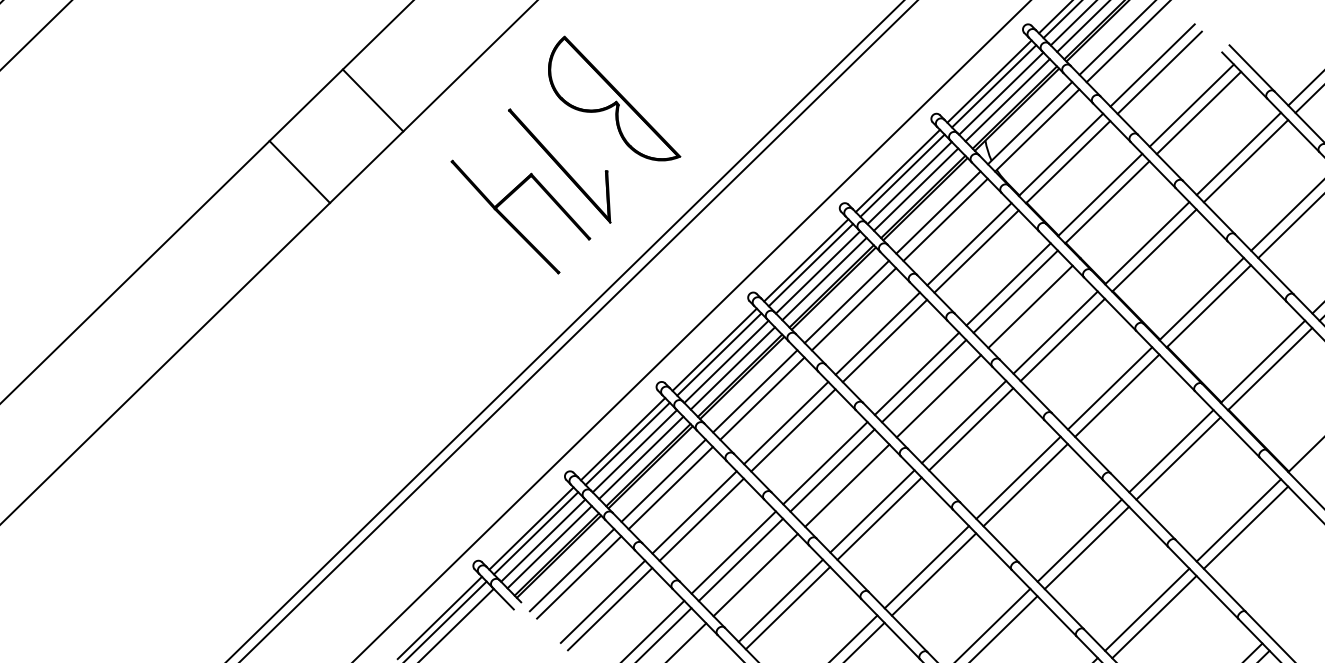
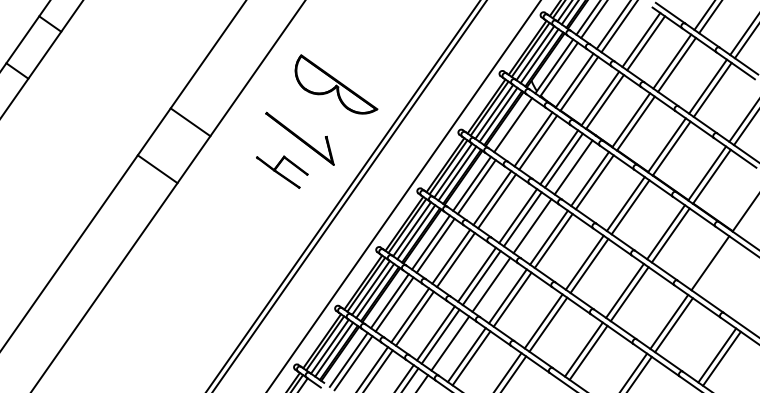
part: (616, 99) -> (336, 84), moved
part: (517, 219) -> (282, 172), size x0.6
line: (944, 219) -> (517, 128), removed
line: (1246, 527) -> (715, 266), removed

